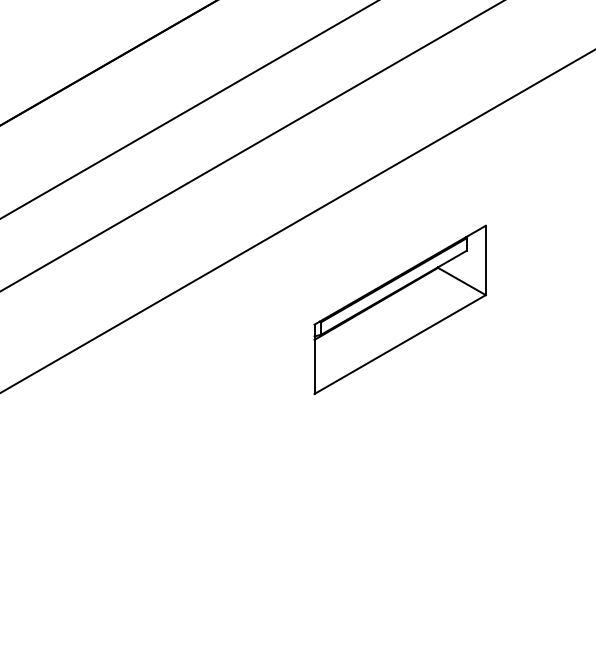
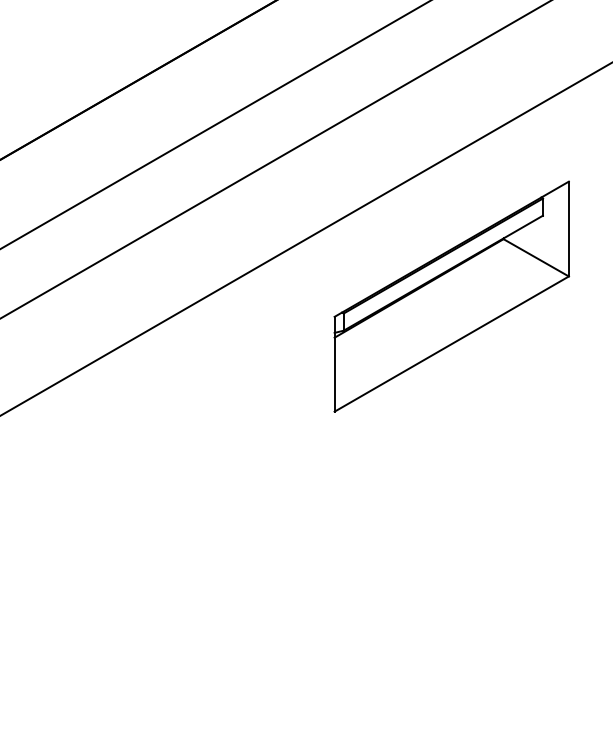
part: (399, 309) -> (451, 296), size x1.43

